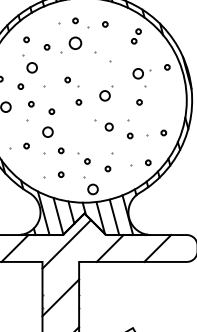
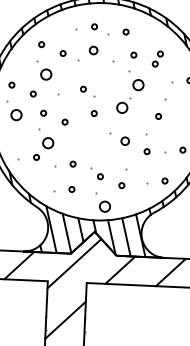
part: (135, 36) -> (156, 59), moved
circle: (75, 42) -> (93, 49), size x0.62
circle: (113, 45) -> (133, 54), added
circle: (137, 73) -> (137, 84), moved
circle: (47, 131) -> (47, 142), moved

